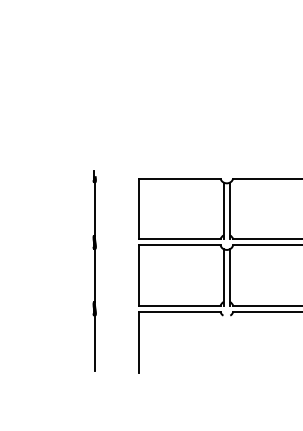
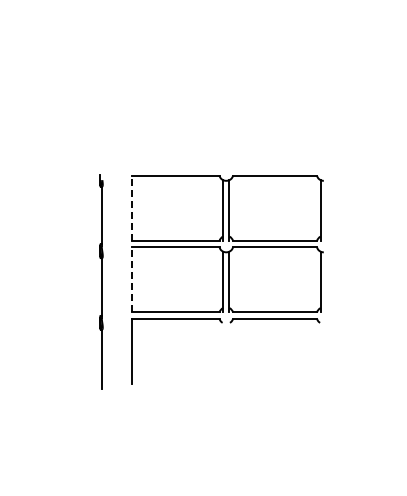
line: (139, 209) -> (132, 208), solid -> dashed
part: (94, 270) -> (101, 281), moved
line: (139, 275) -> (132, 279), solid -> dashed

